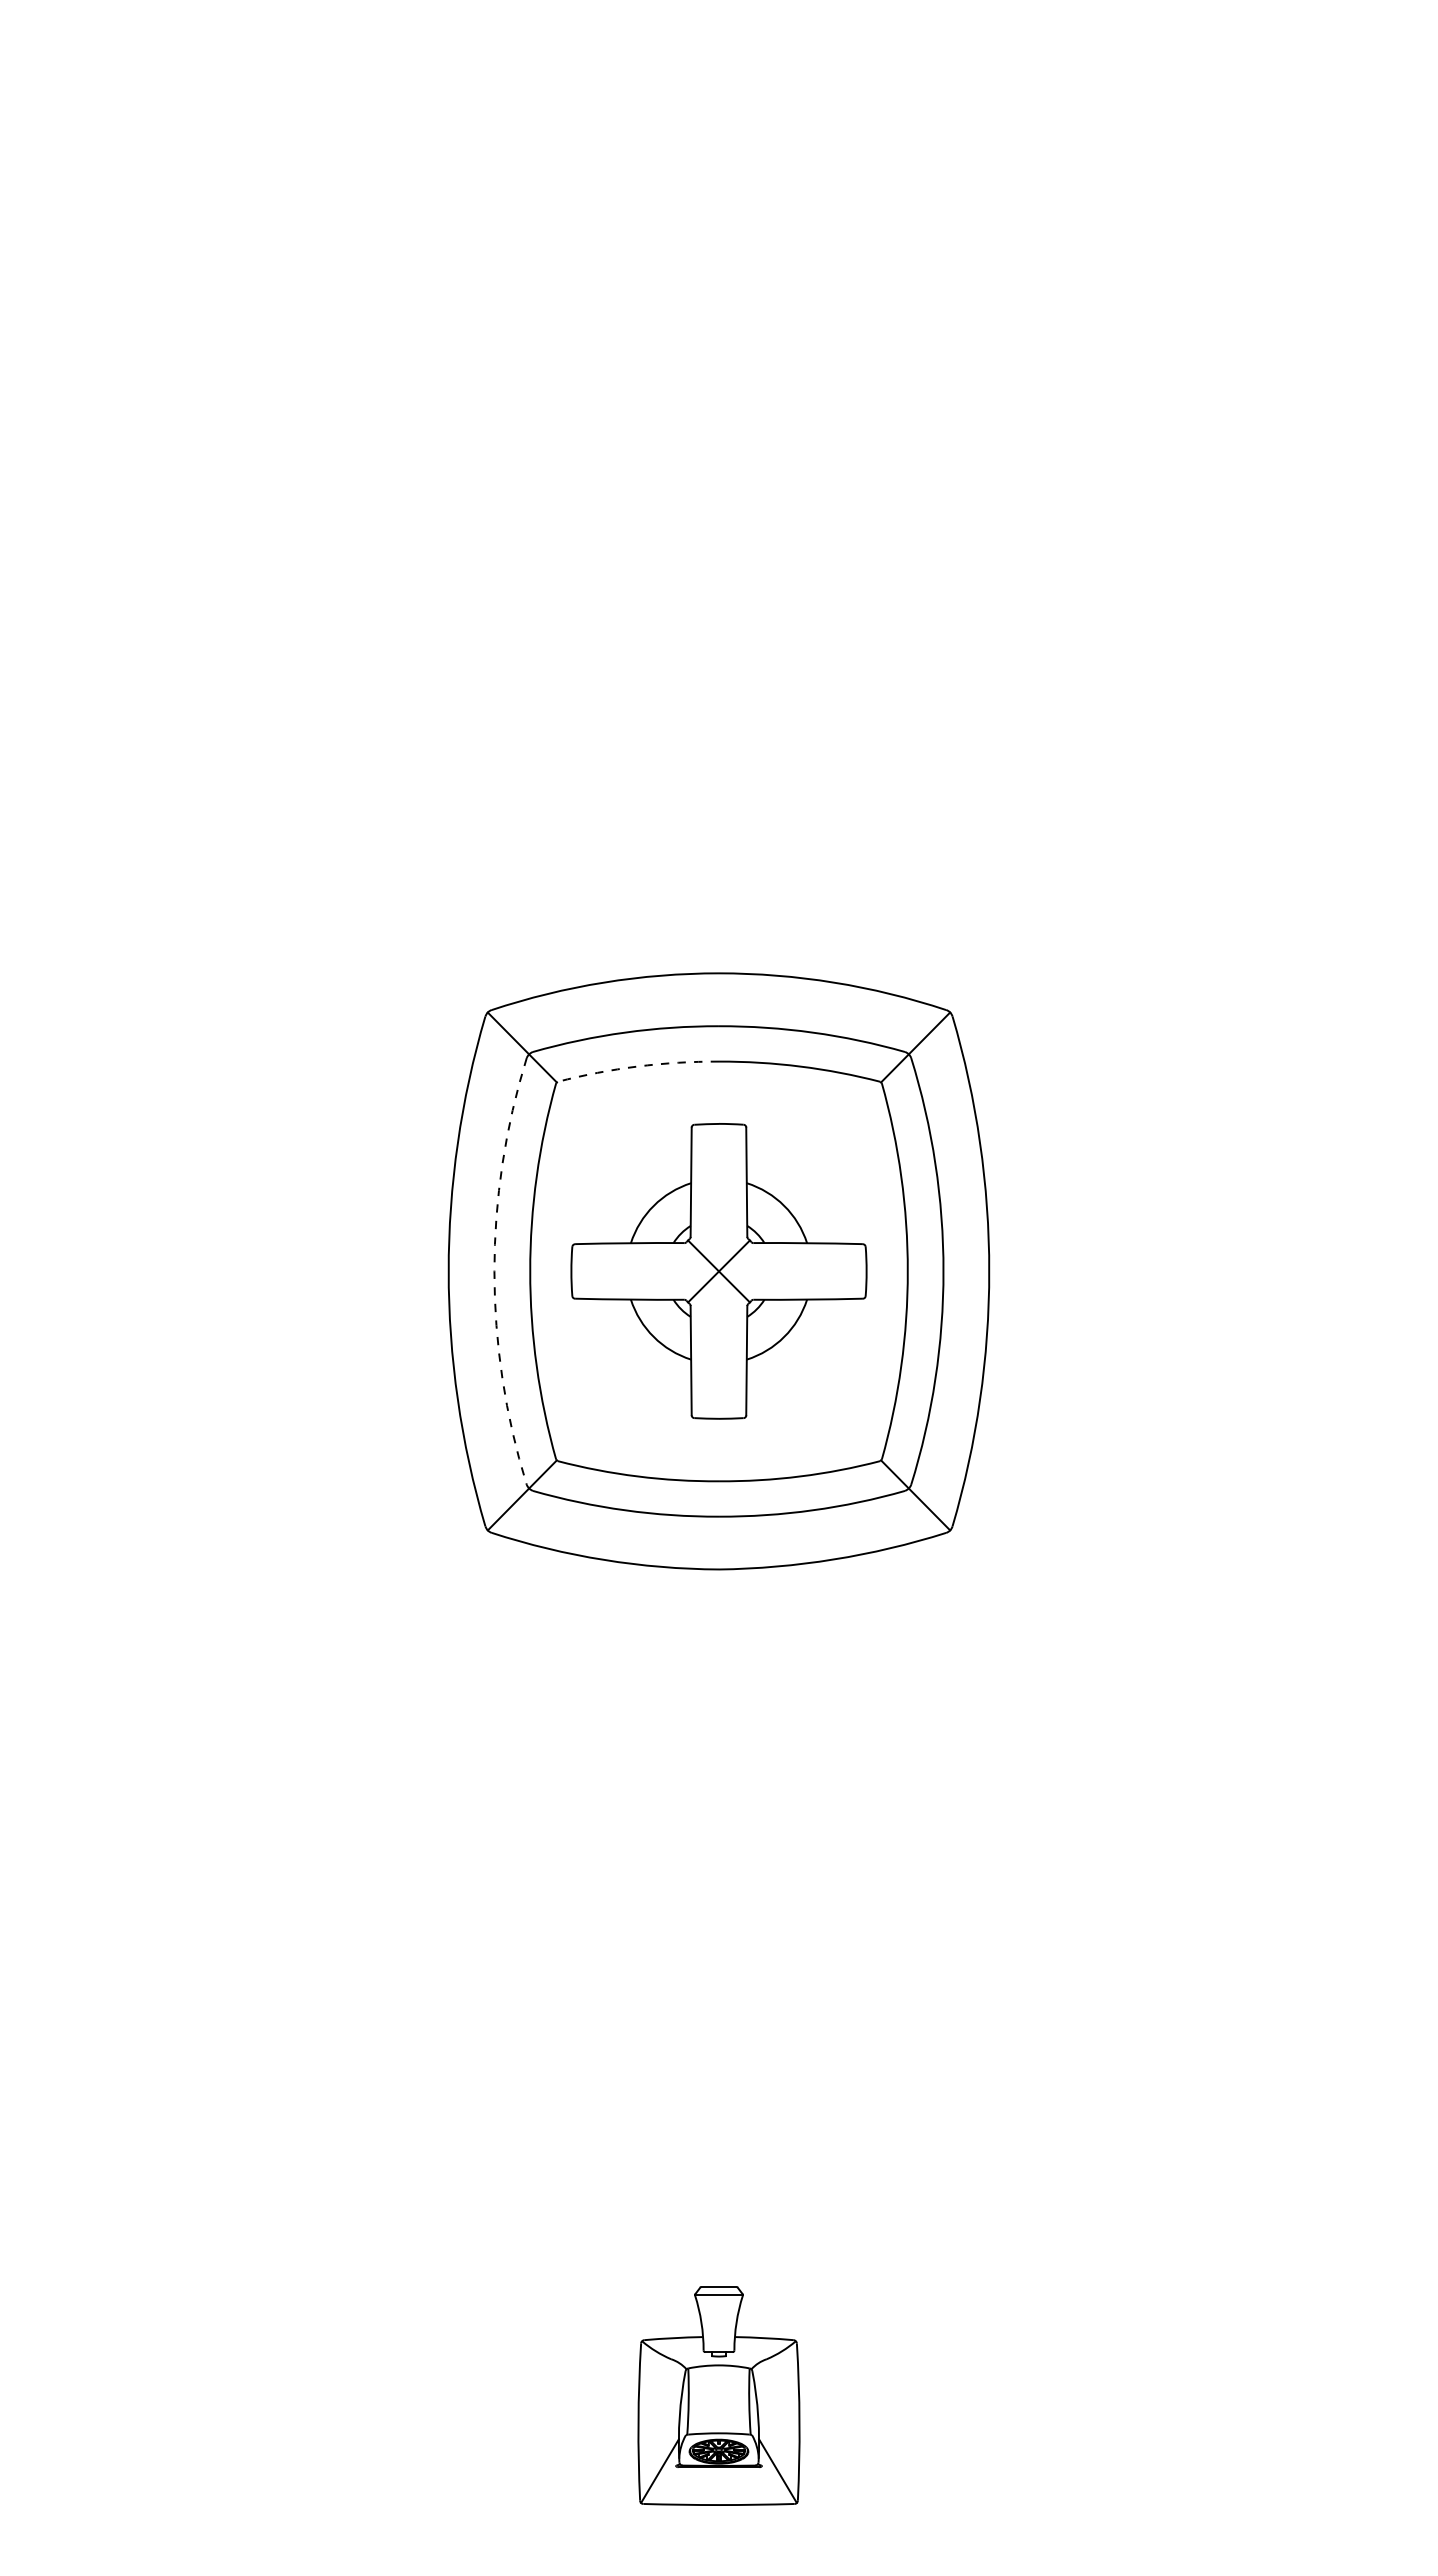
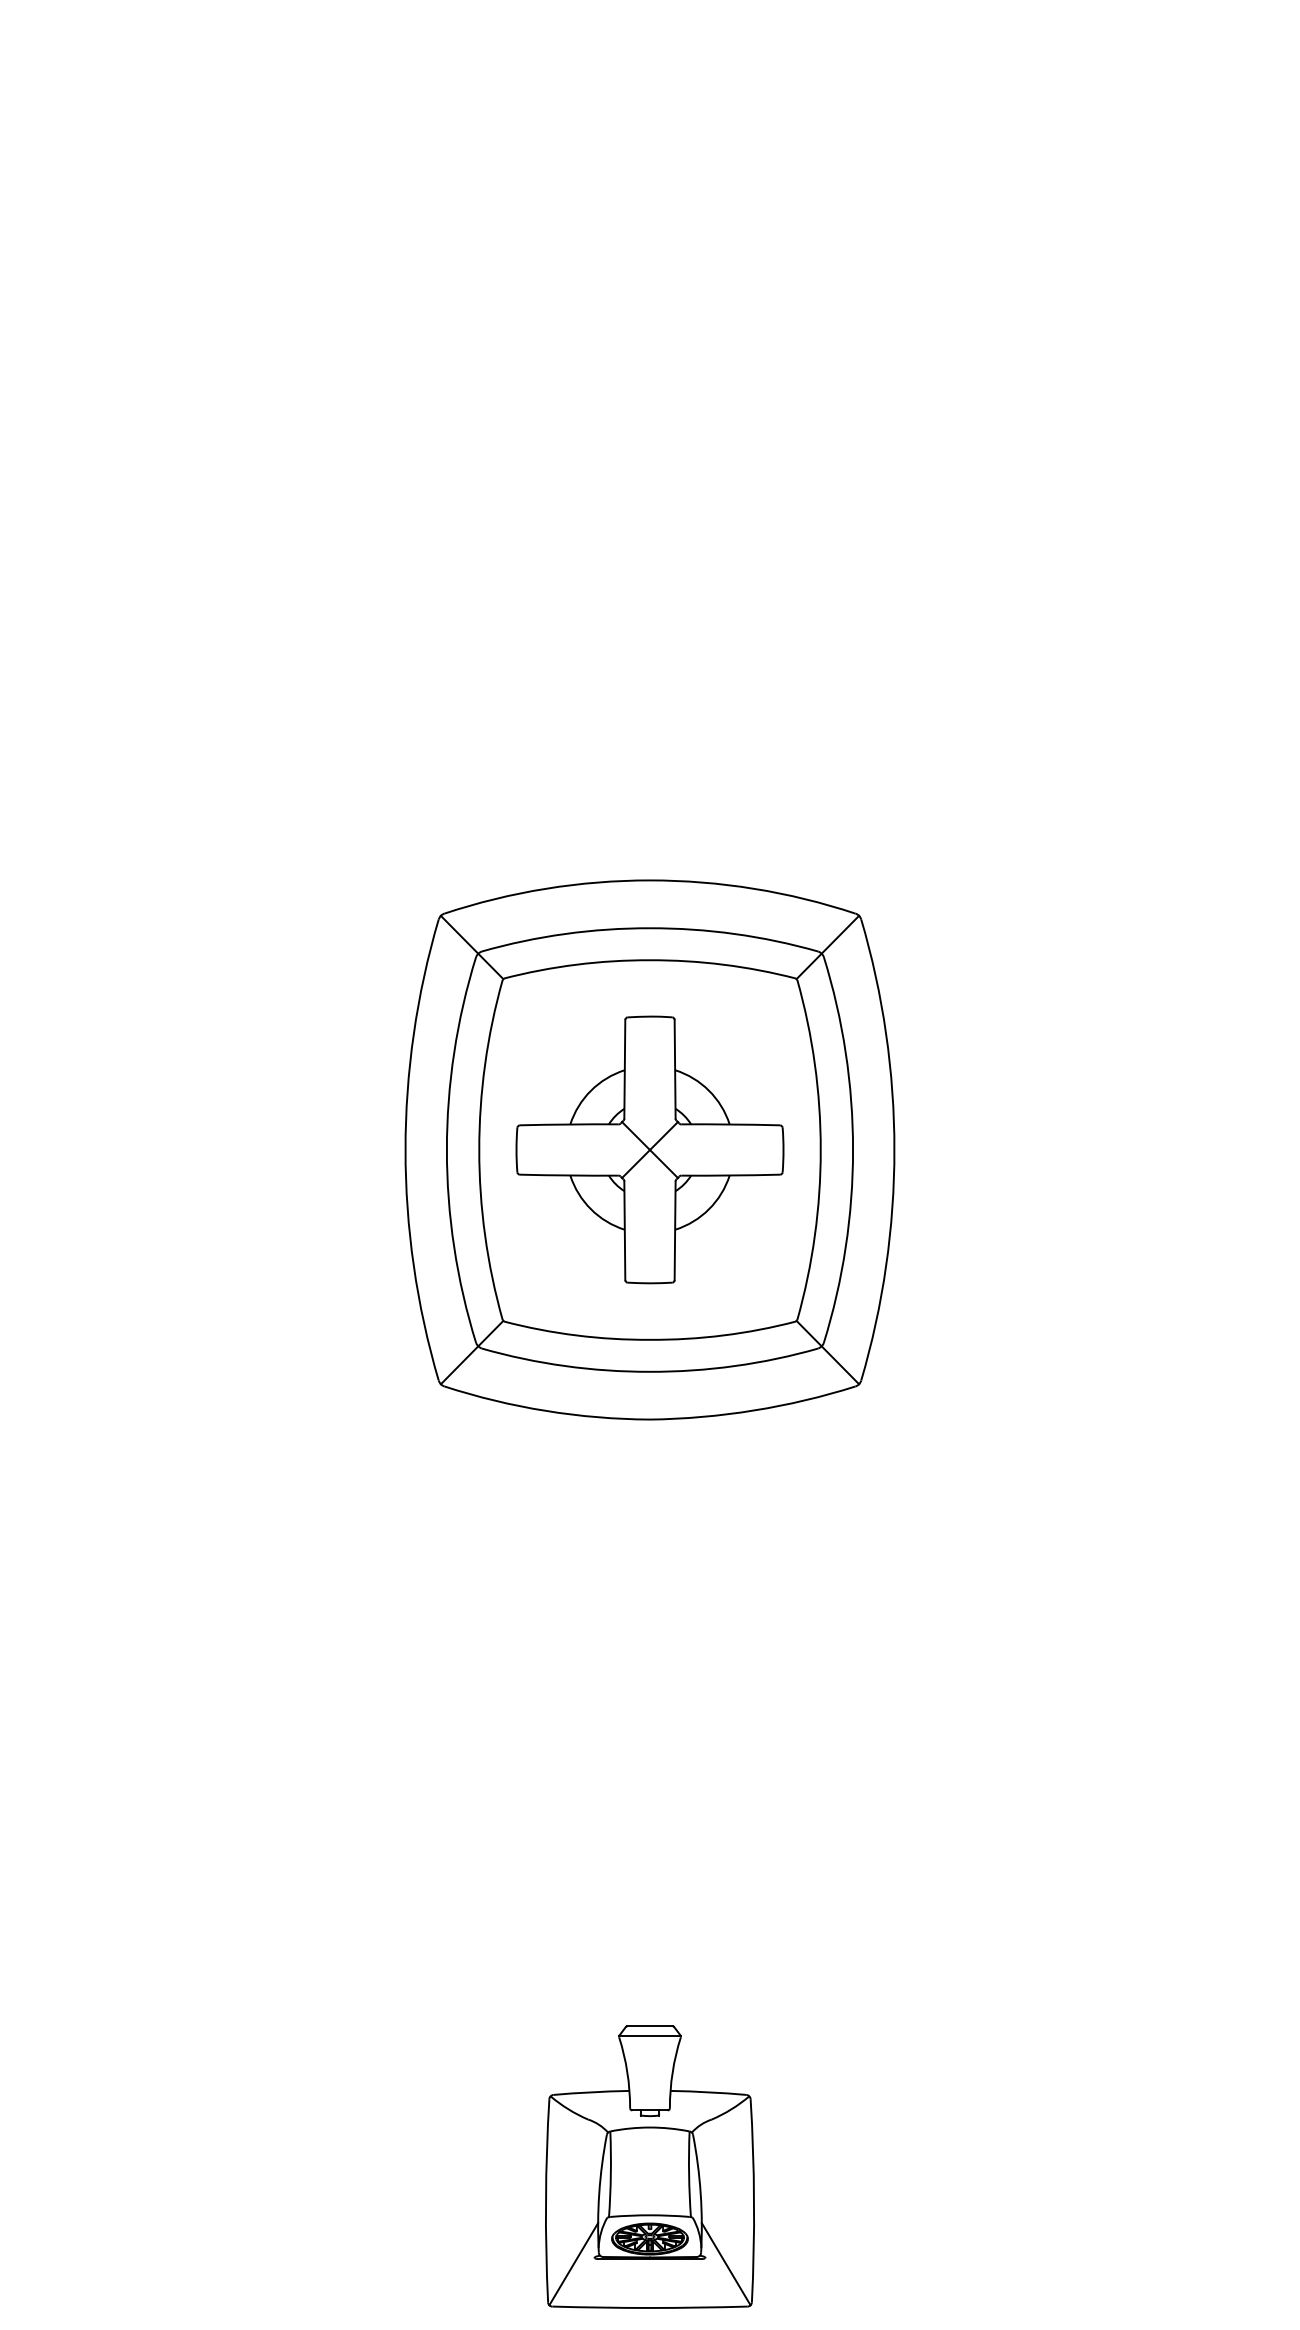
arc: (637, 1066) -> (576, 964), dashed -> solid
arc: (494, 1271) -> (446, 1150), dashed -> solid
part: (718, 2395) -> (649, 2166), size x1.43

